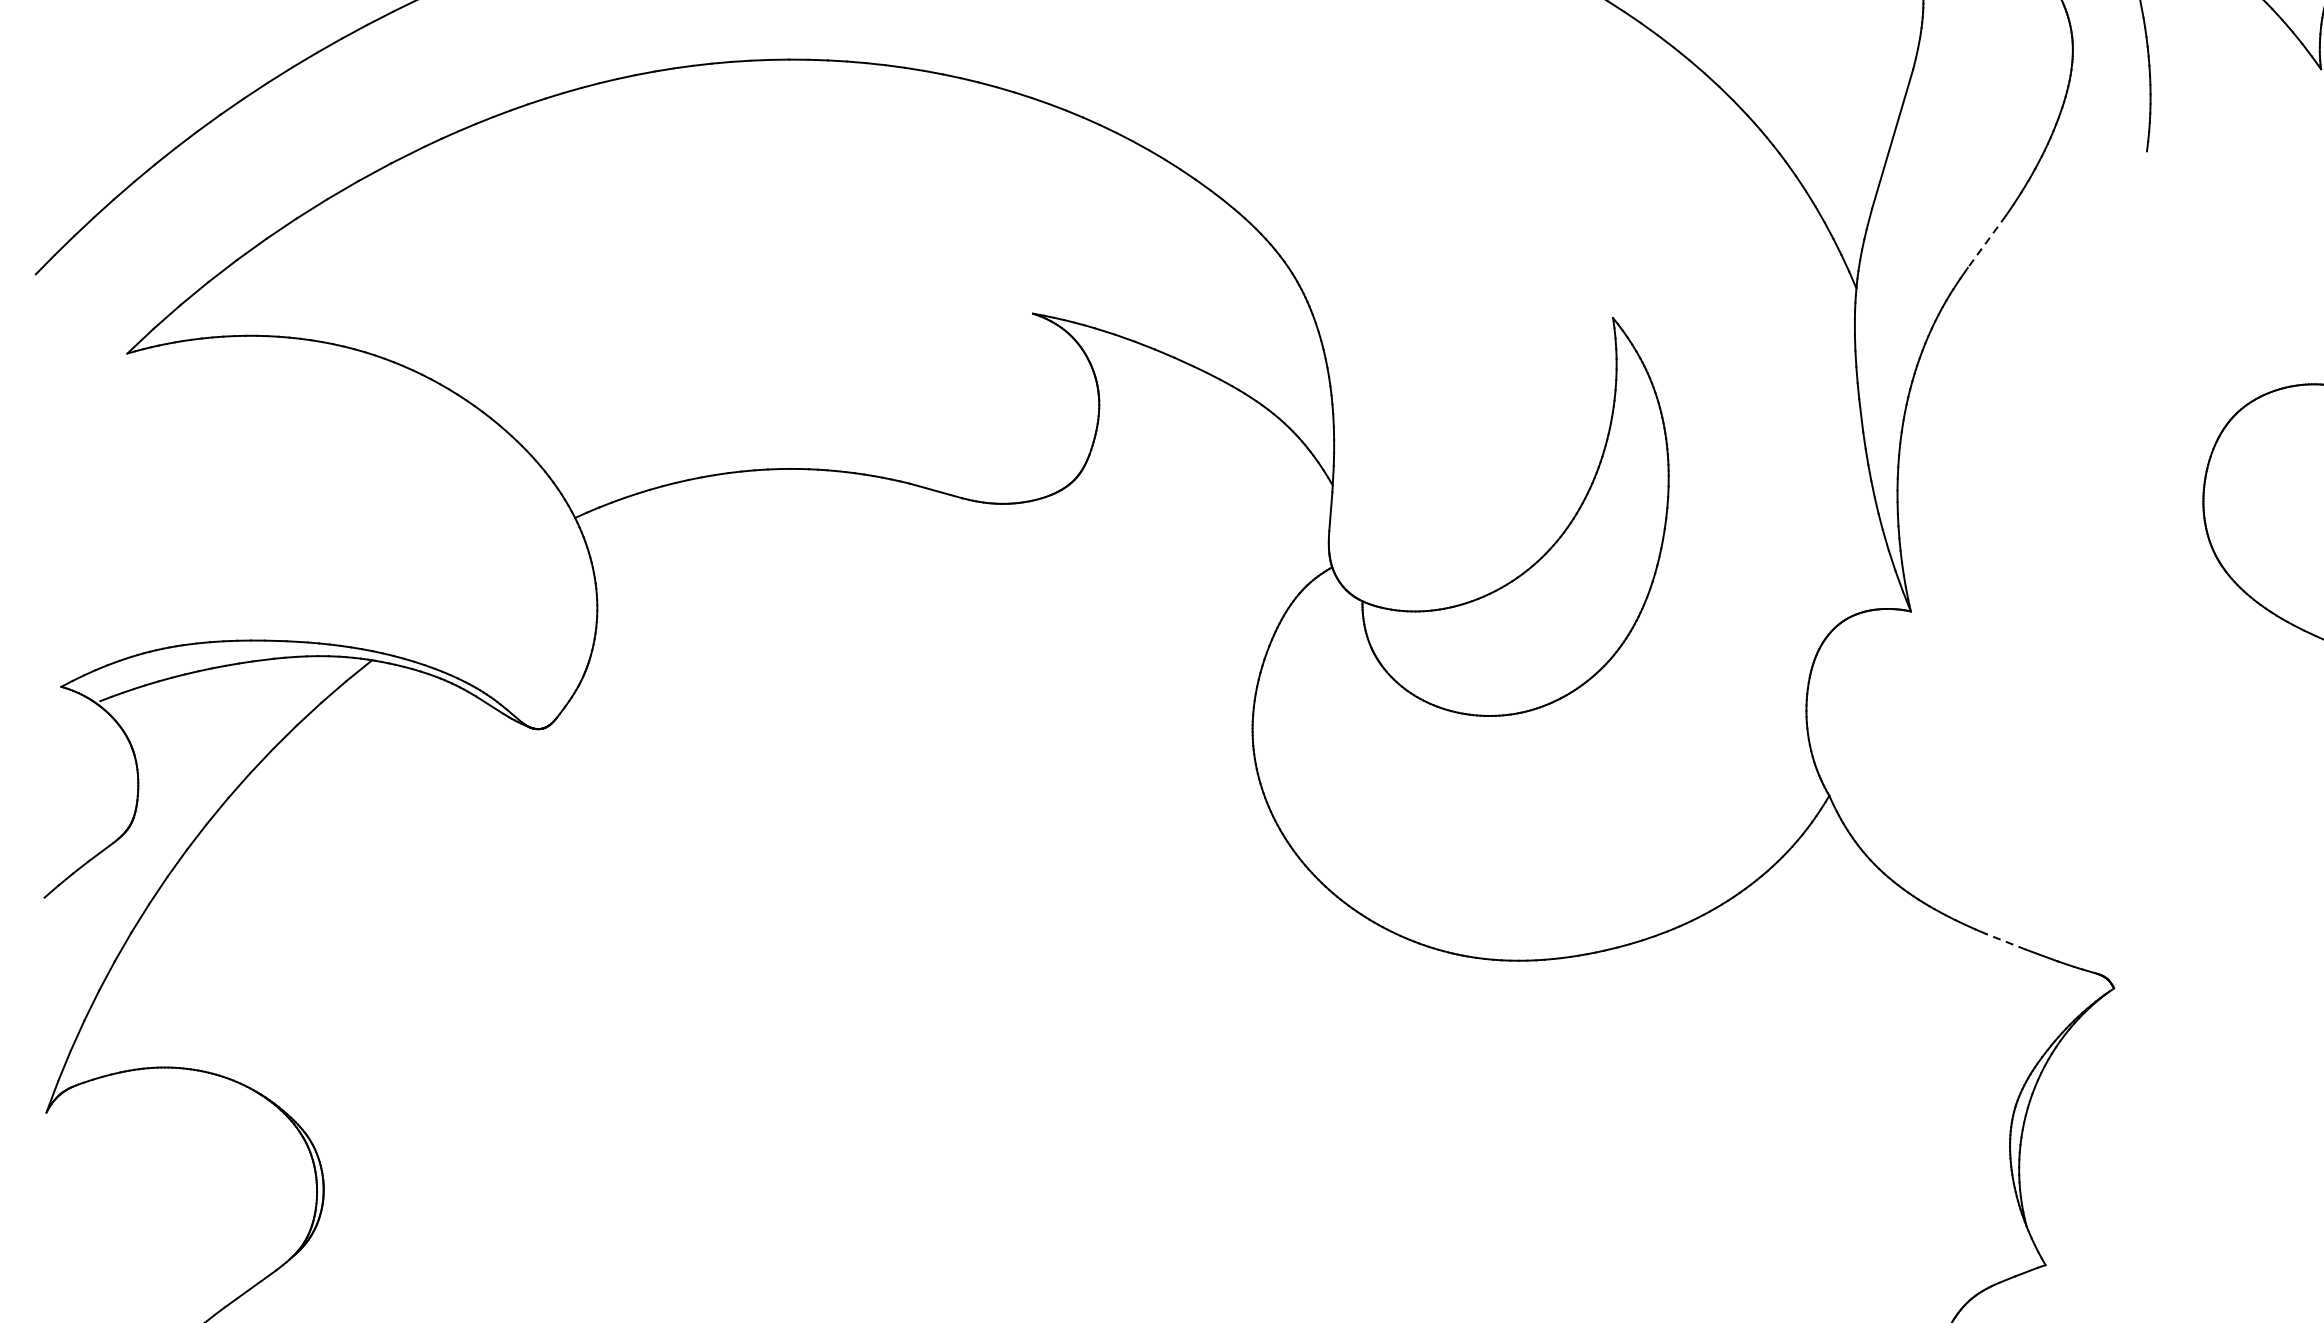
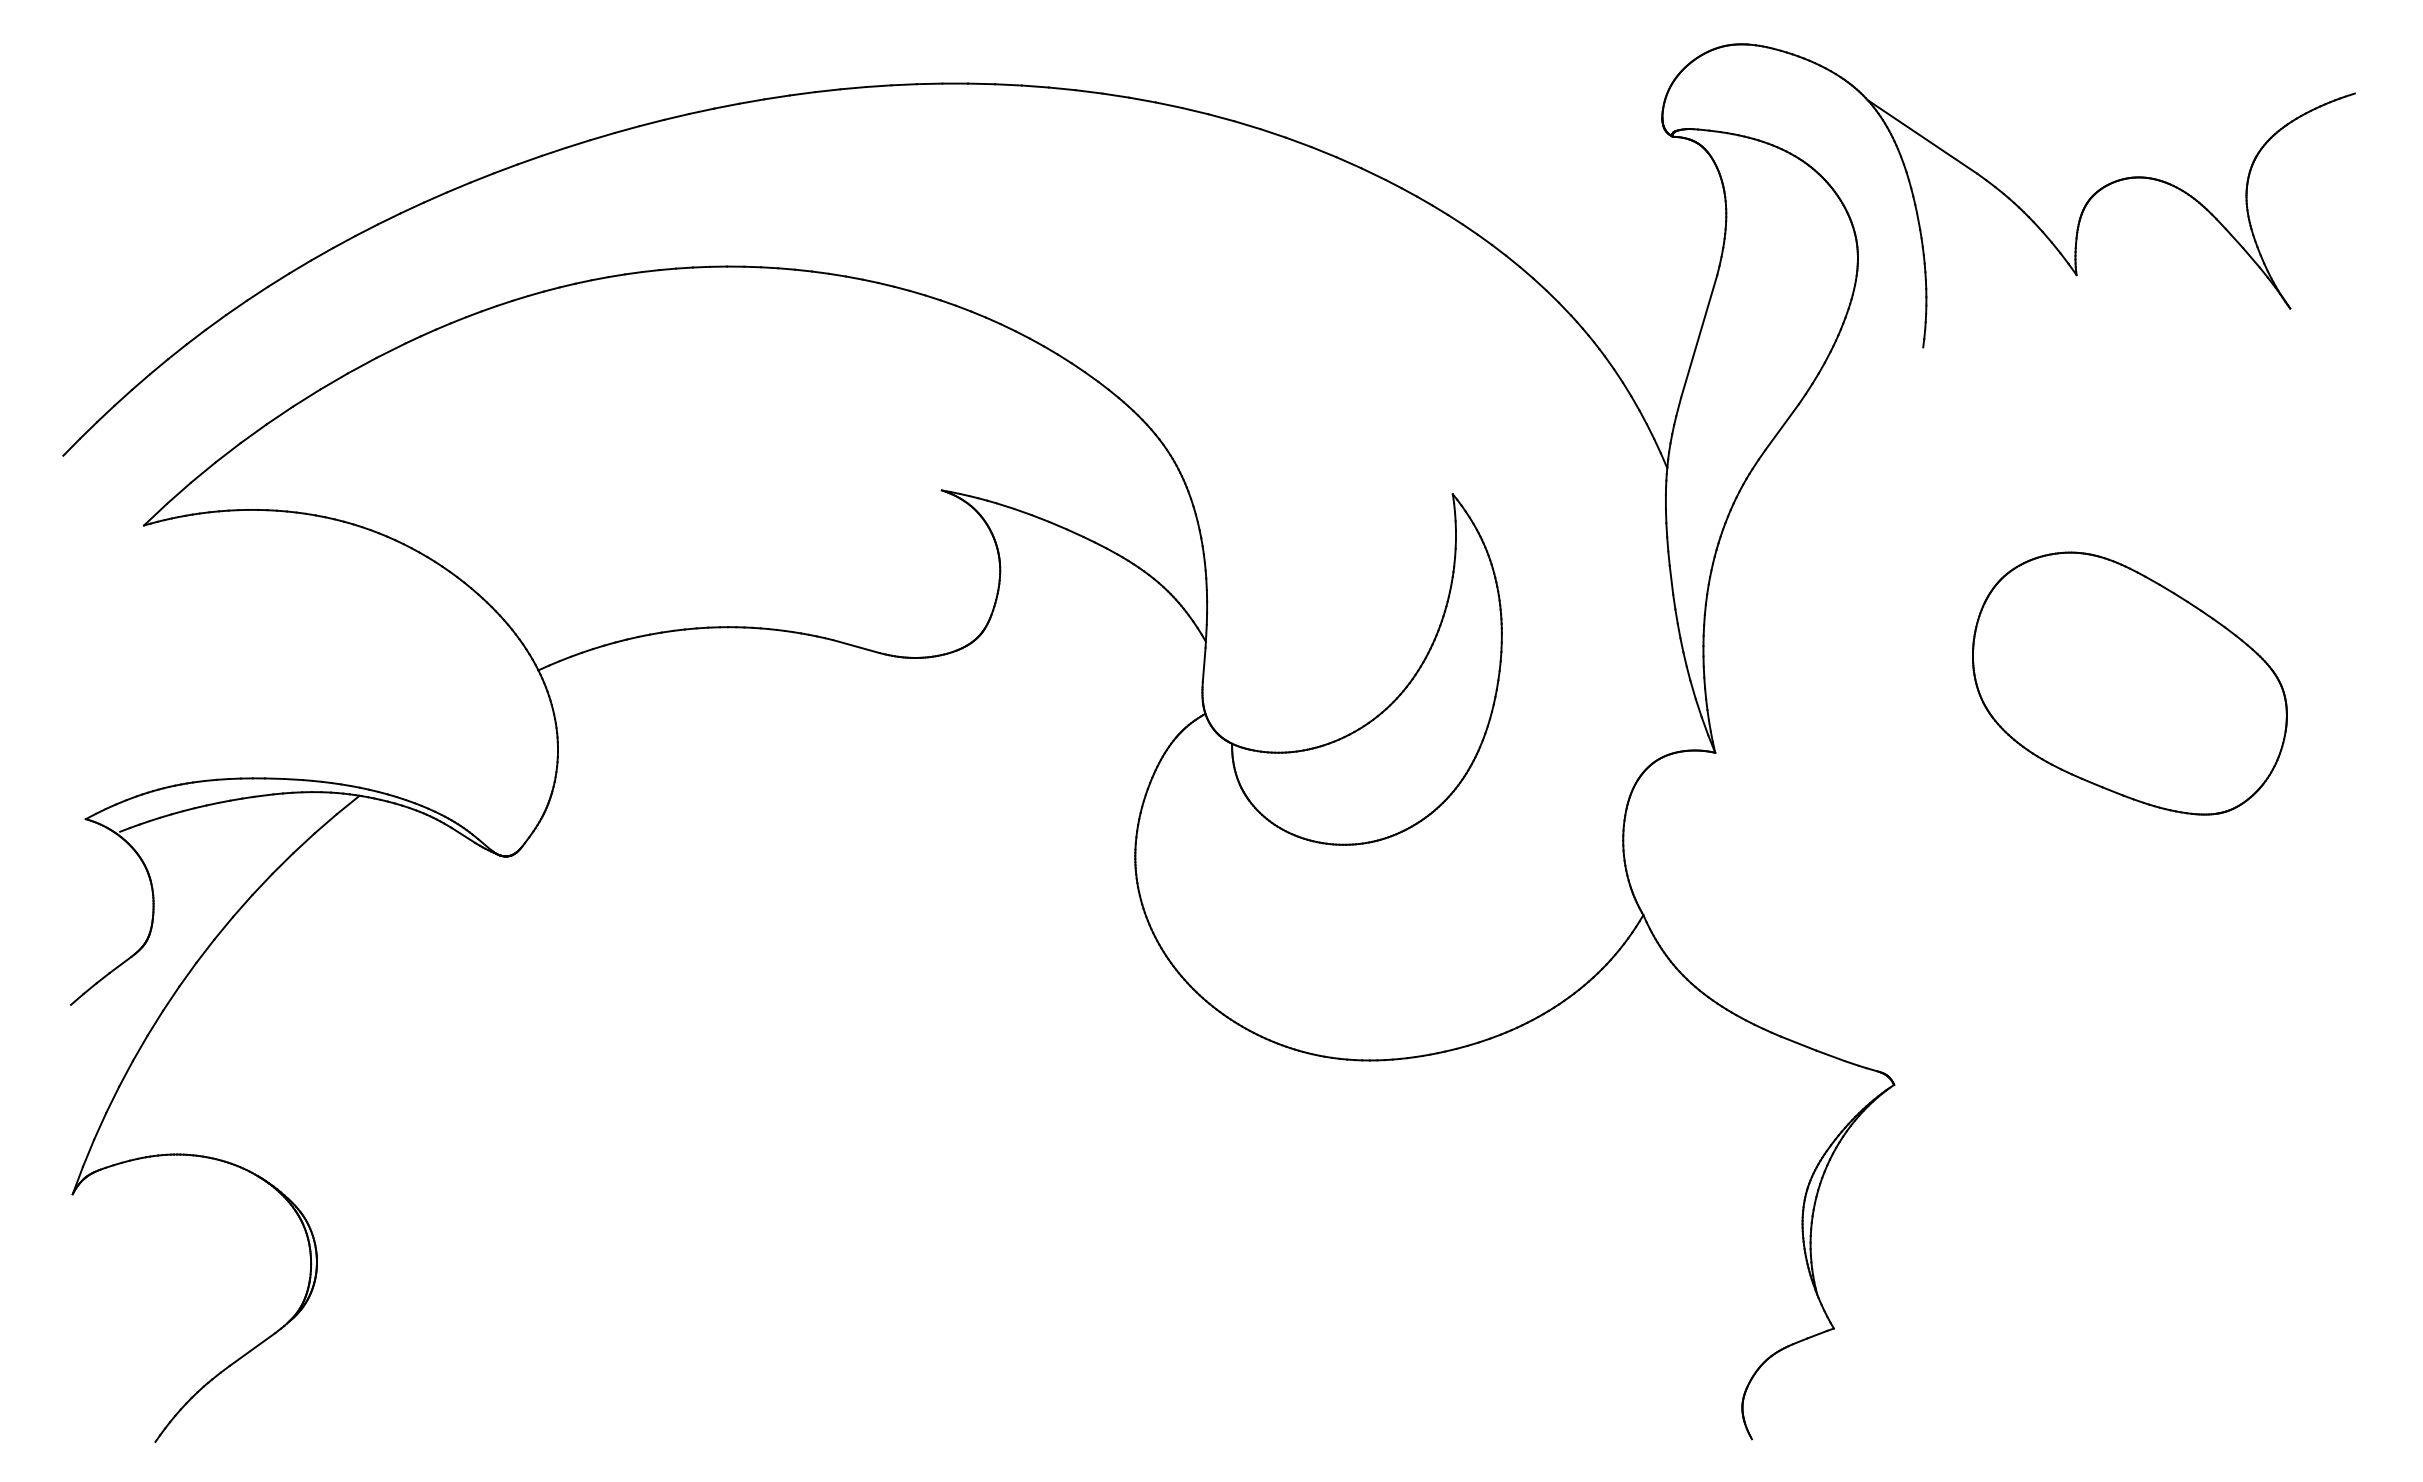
line: (1986, 242) -> (1781, 427), dashed -> solid
line: (2005, 941) -> (1798, 1043), dashed -> solid

